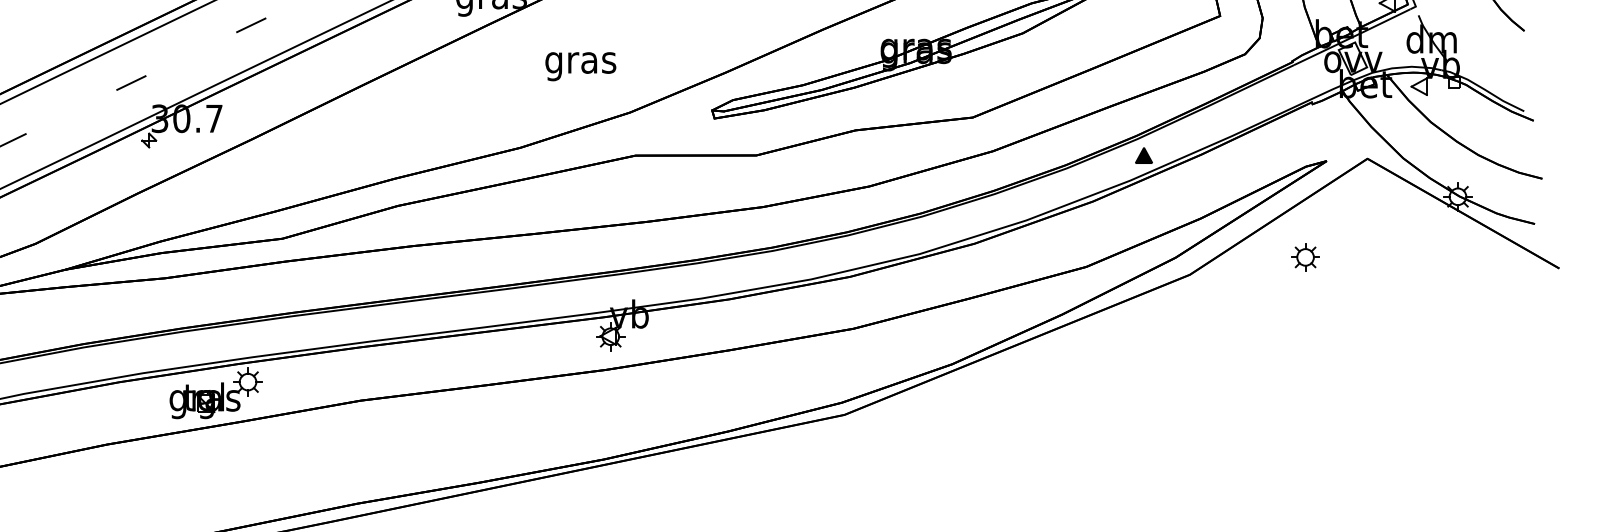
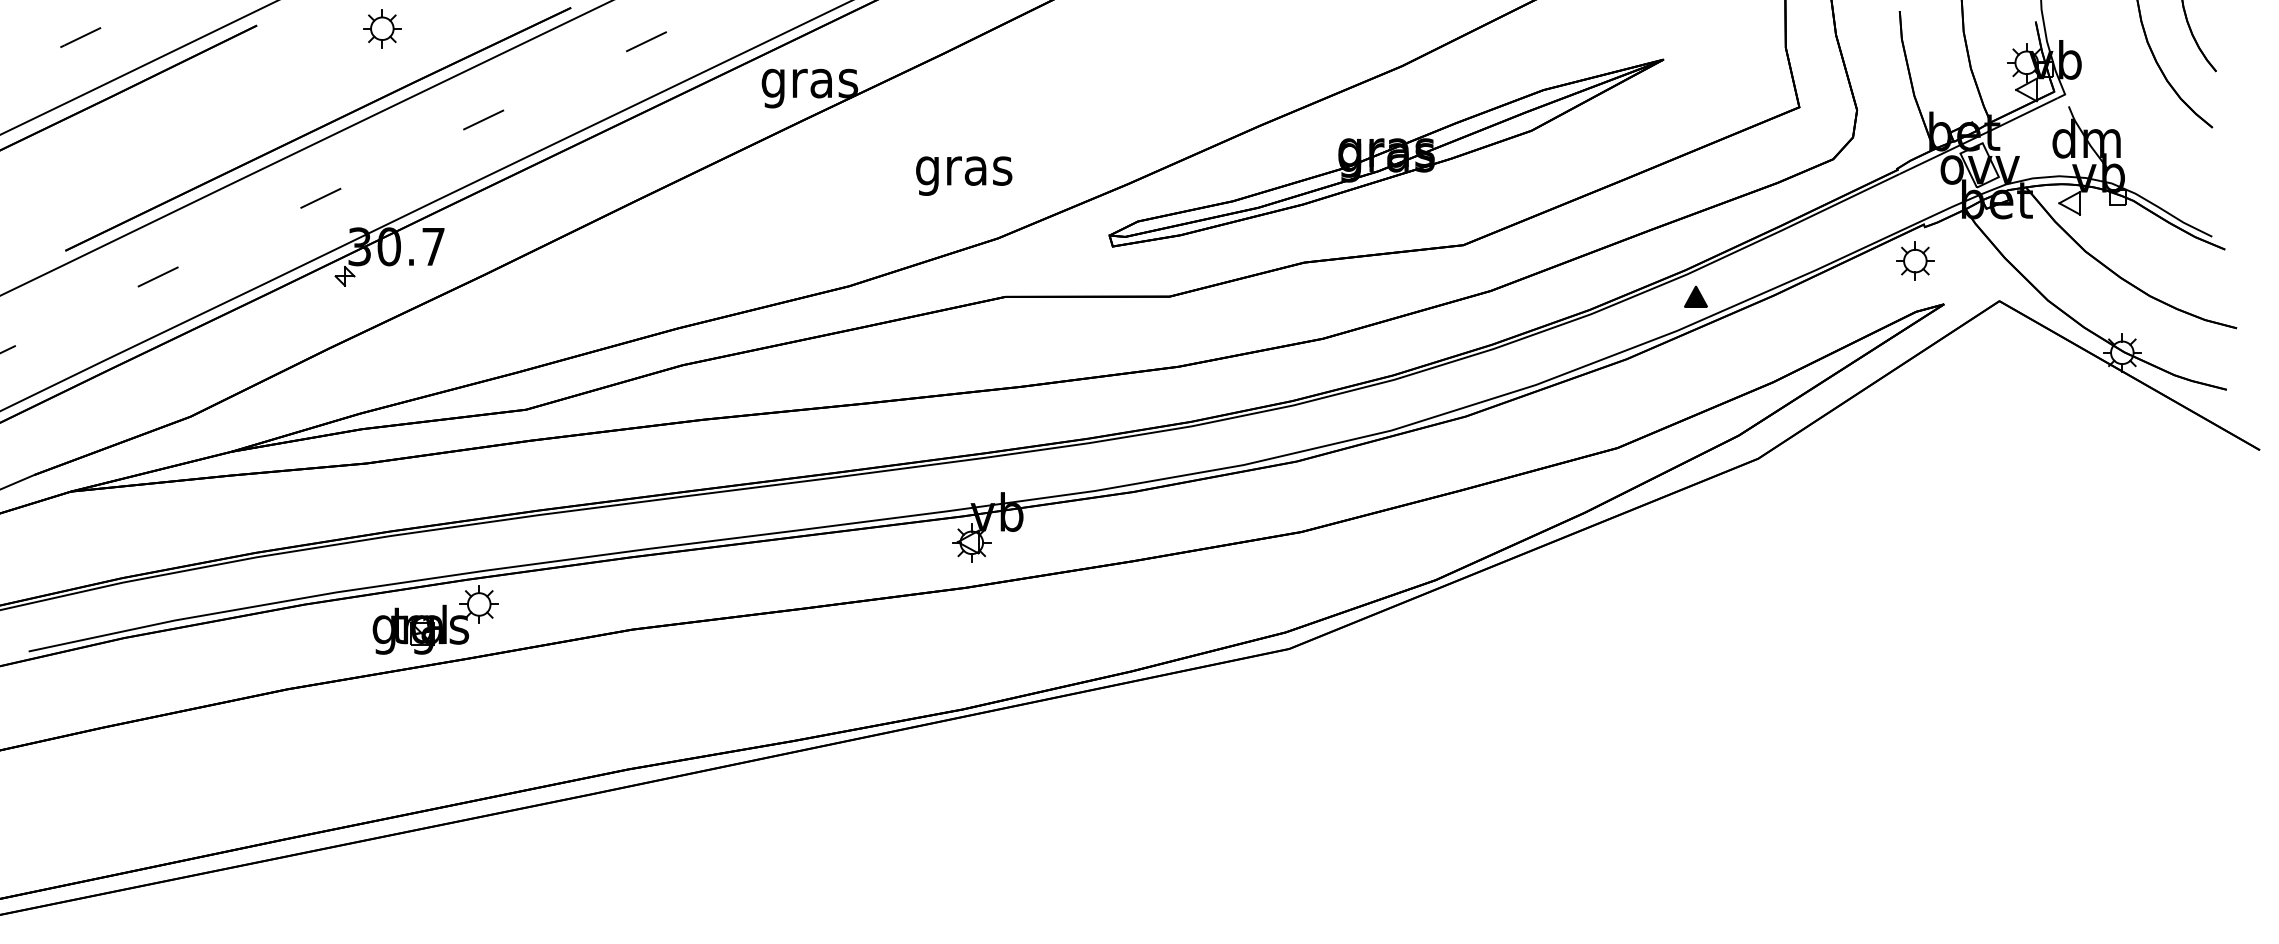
text: (581, 66) -> (964, 175), moved
part: (1305, 256) -> (1915, 260), moved

